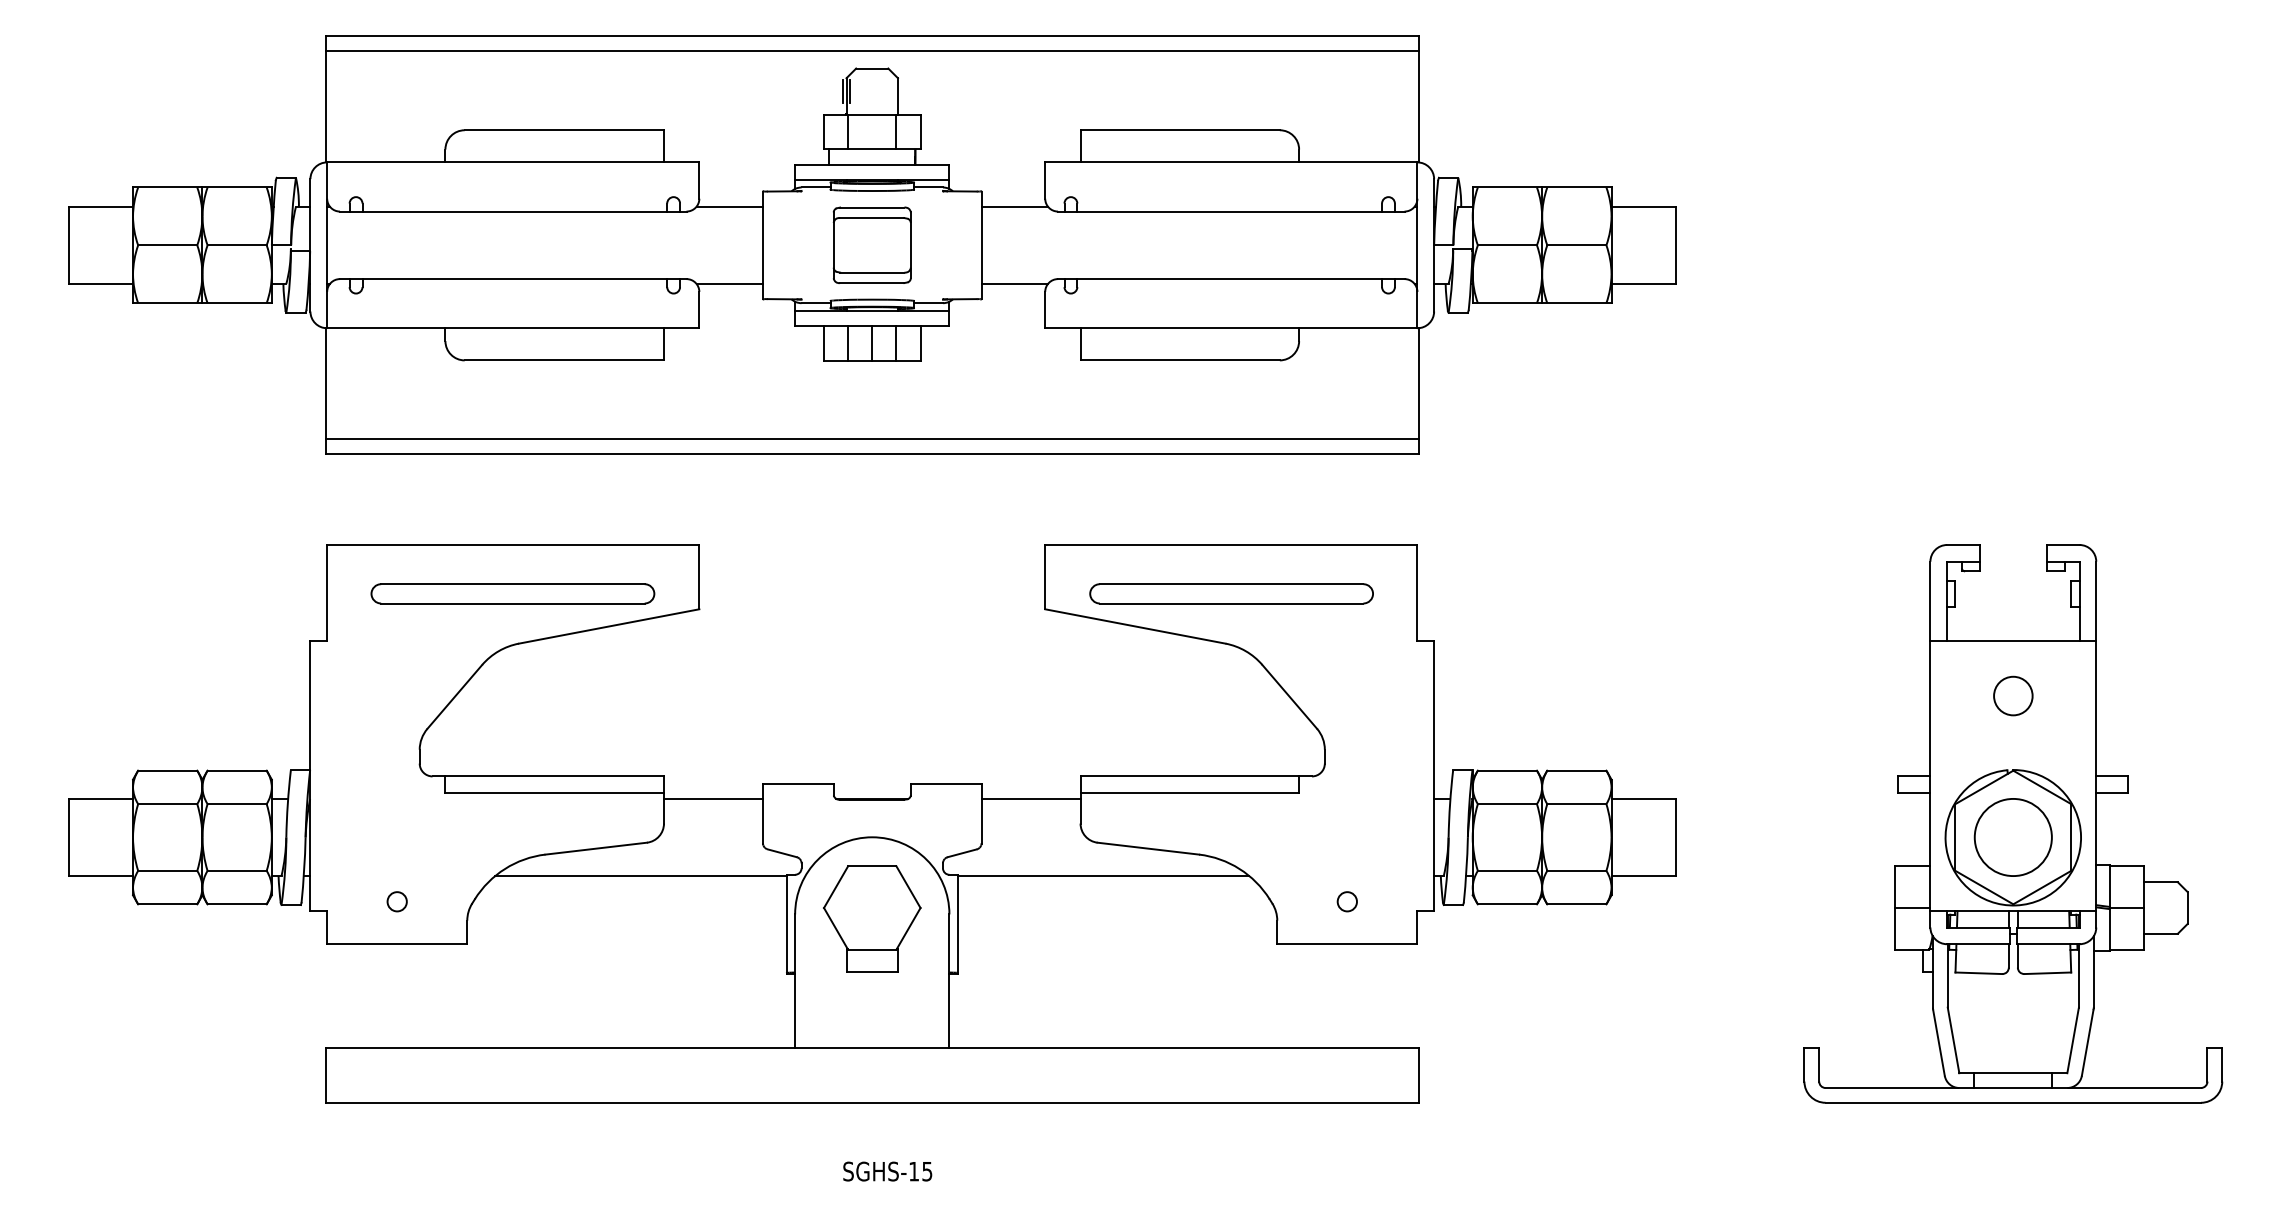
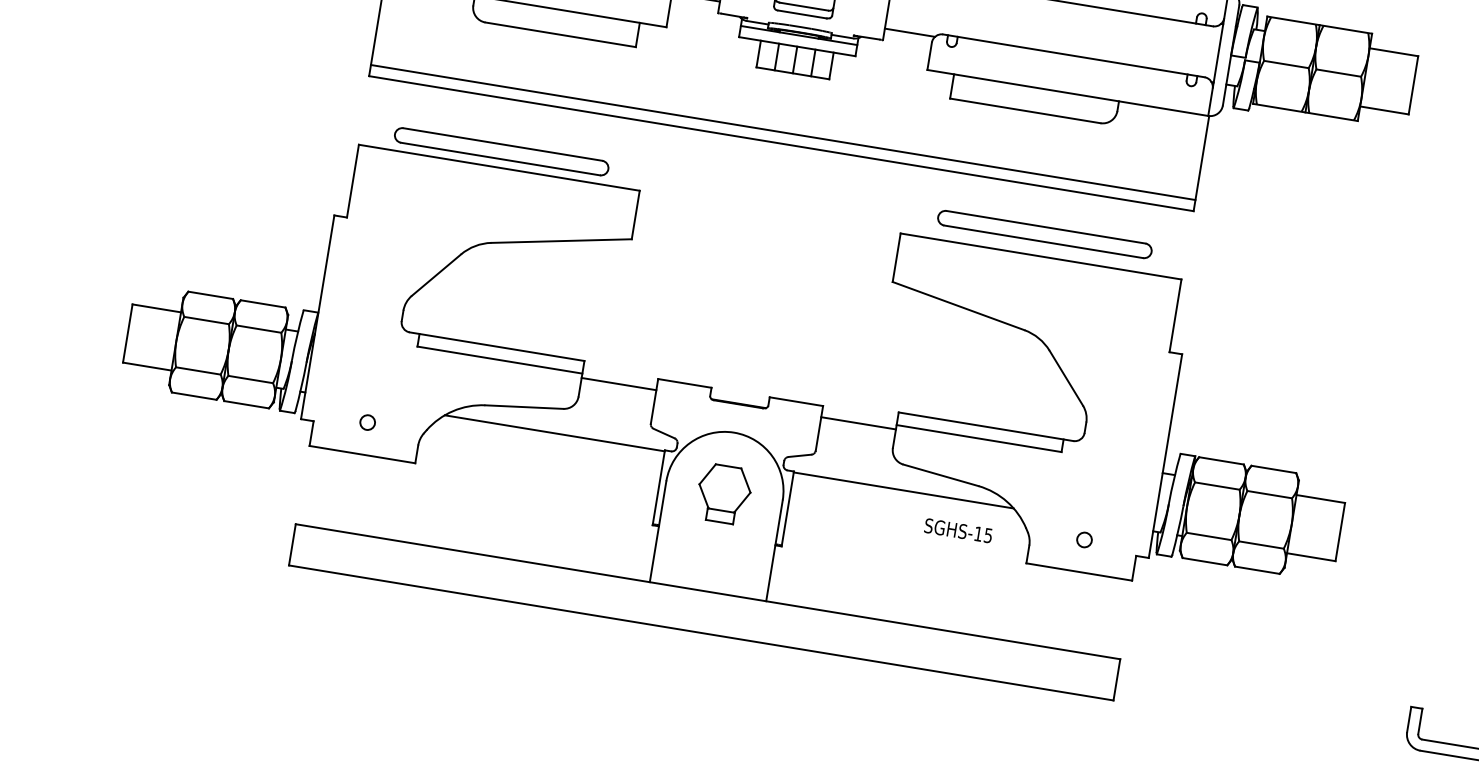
part: (512, 593) -> (501, 151), moved
part: (1231, 593) -> (1044, 234), moved
part: (872, 918) -> (724, 493), size x0.7
text: (887, 1171) -> (958, 530), moved

